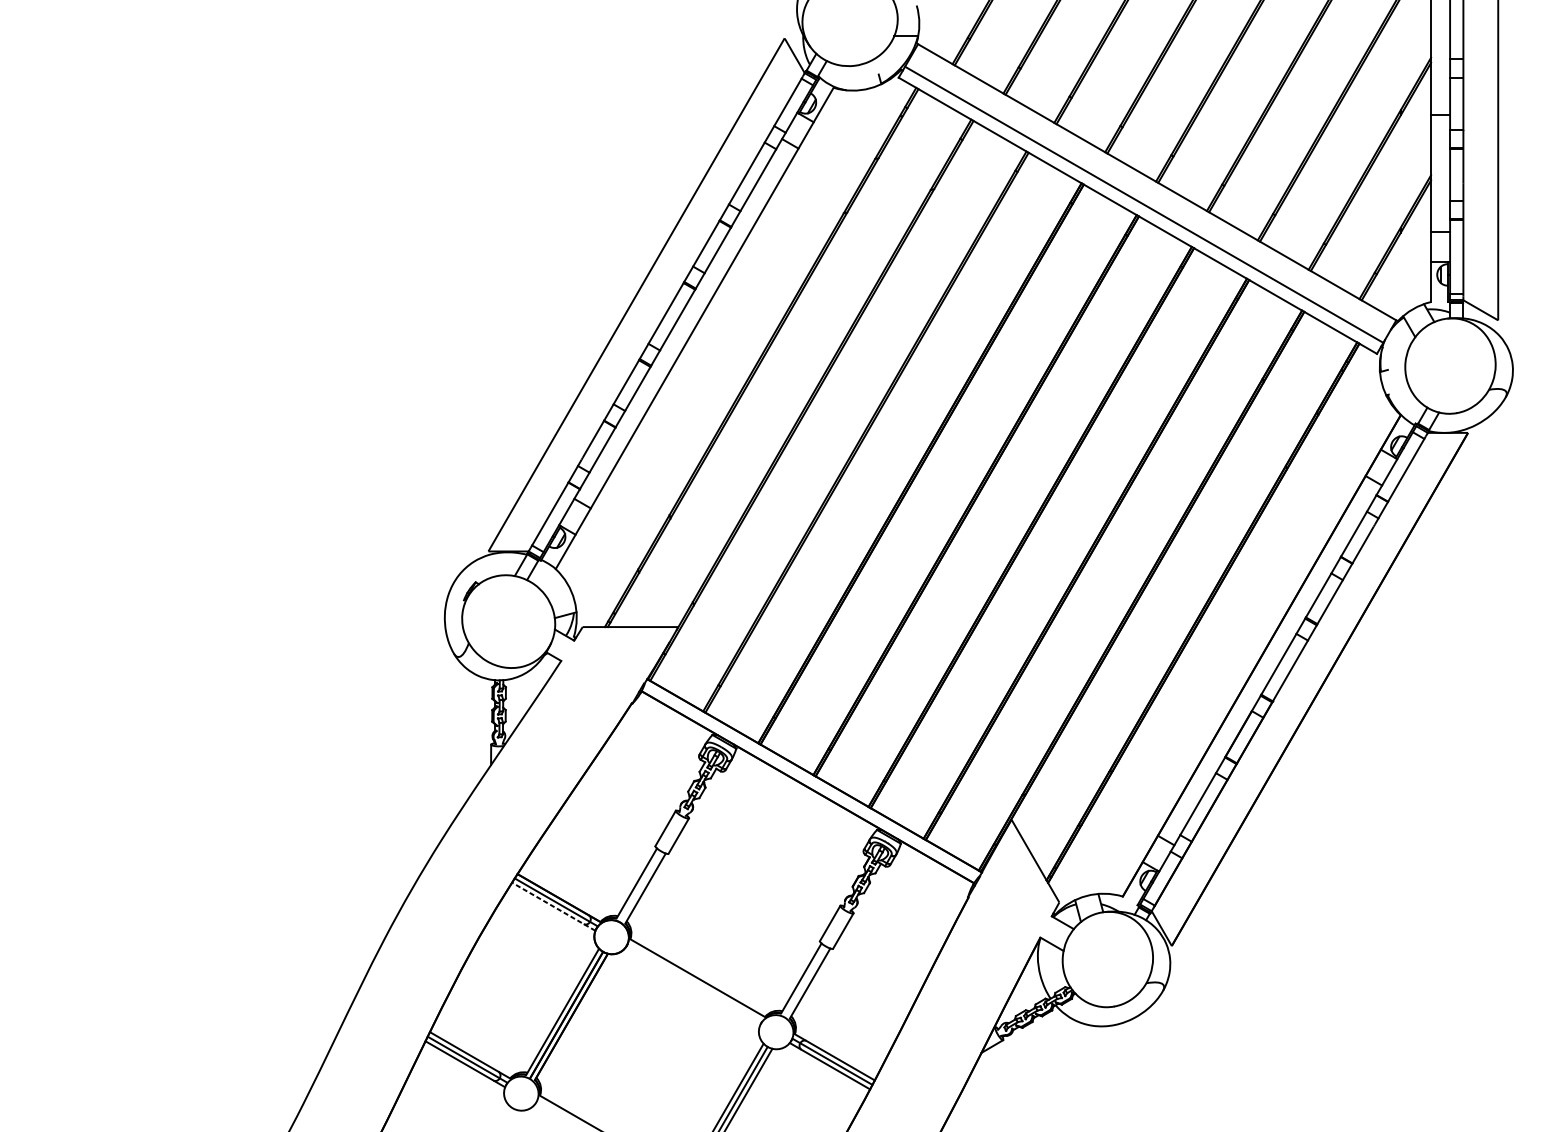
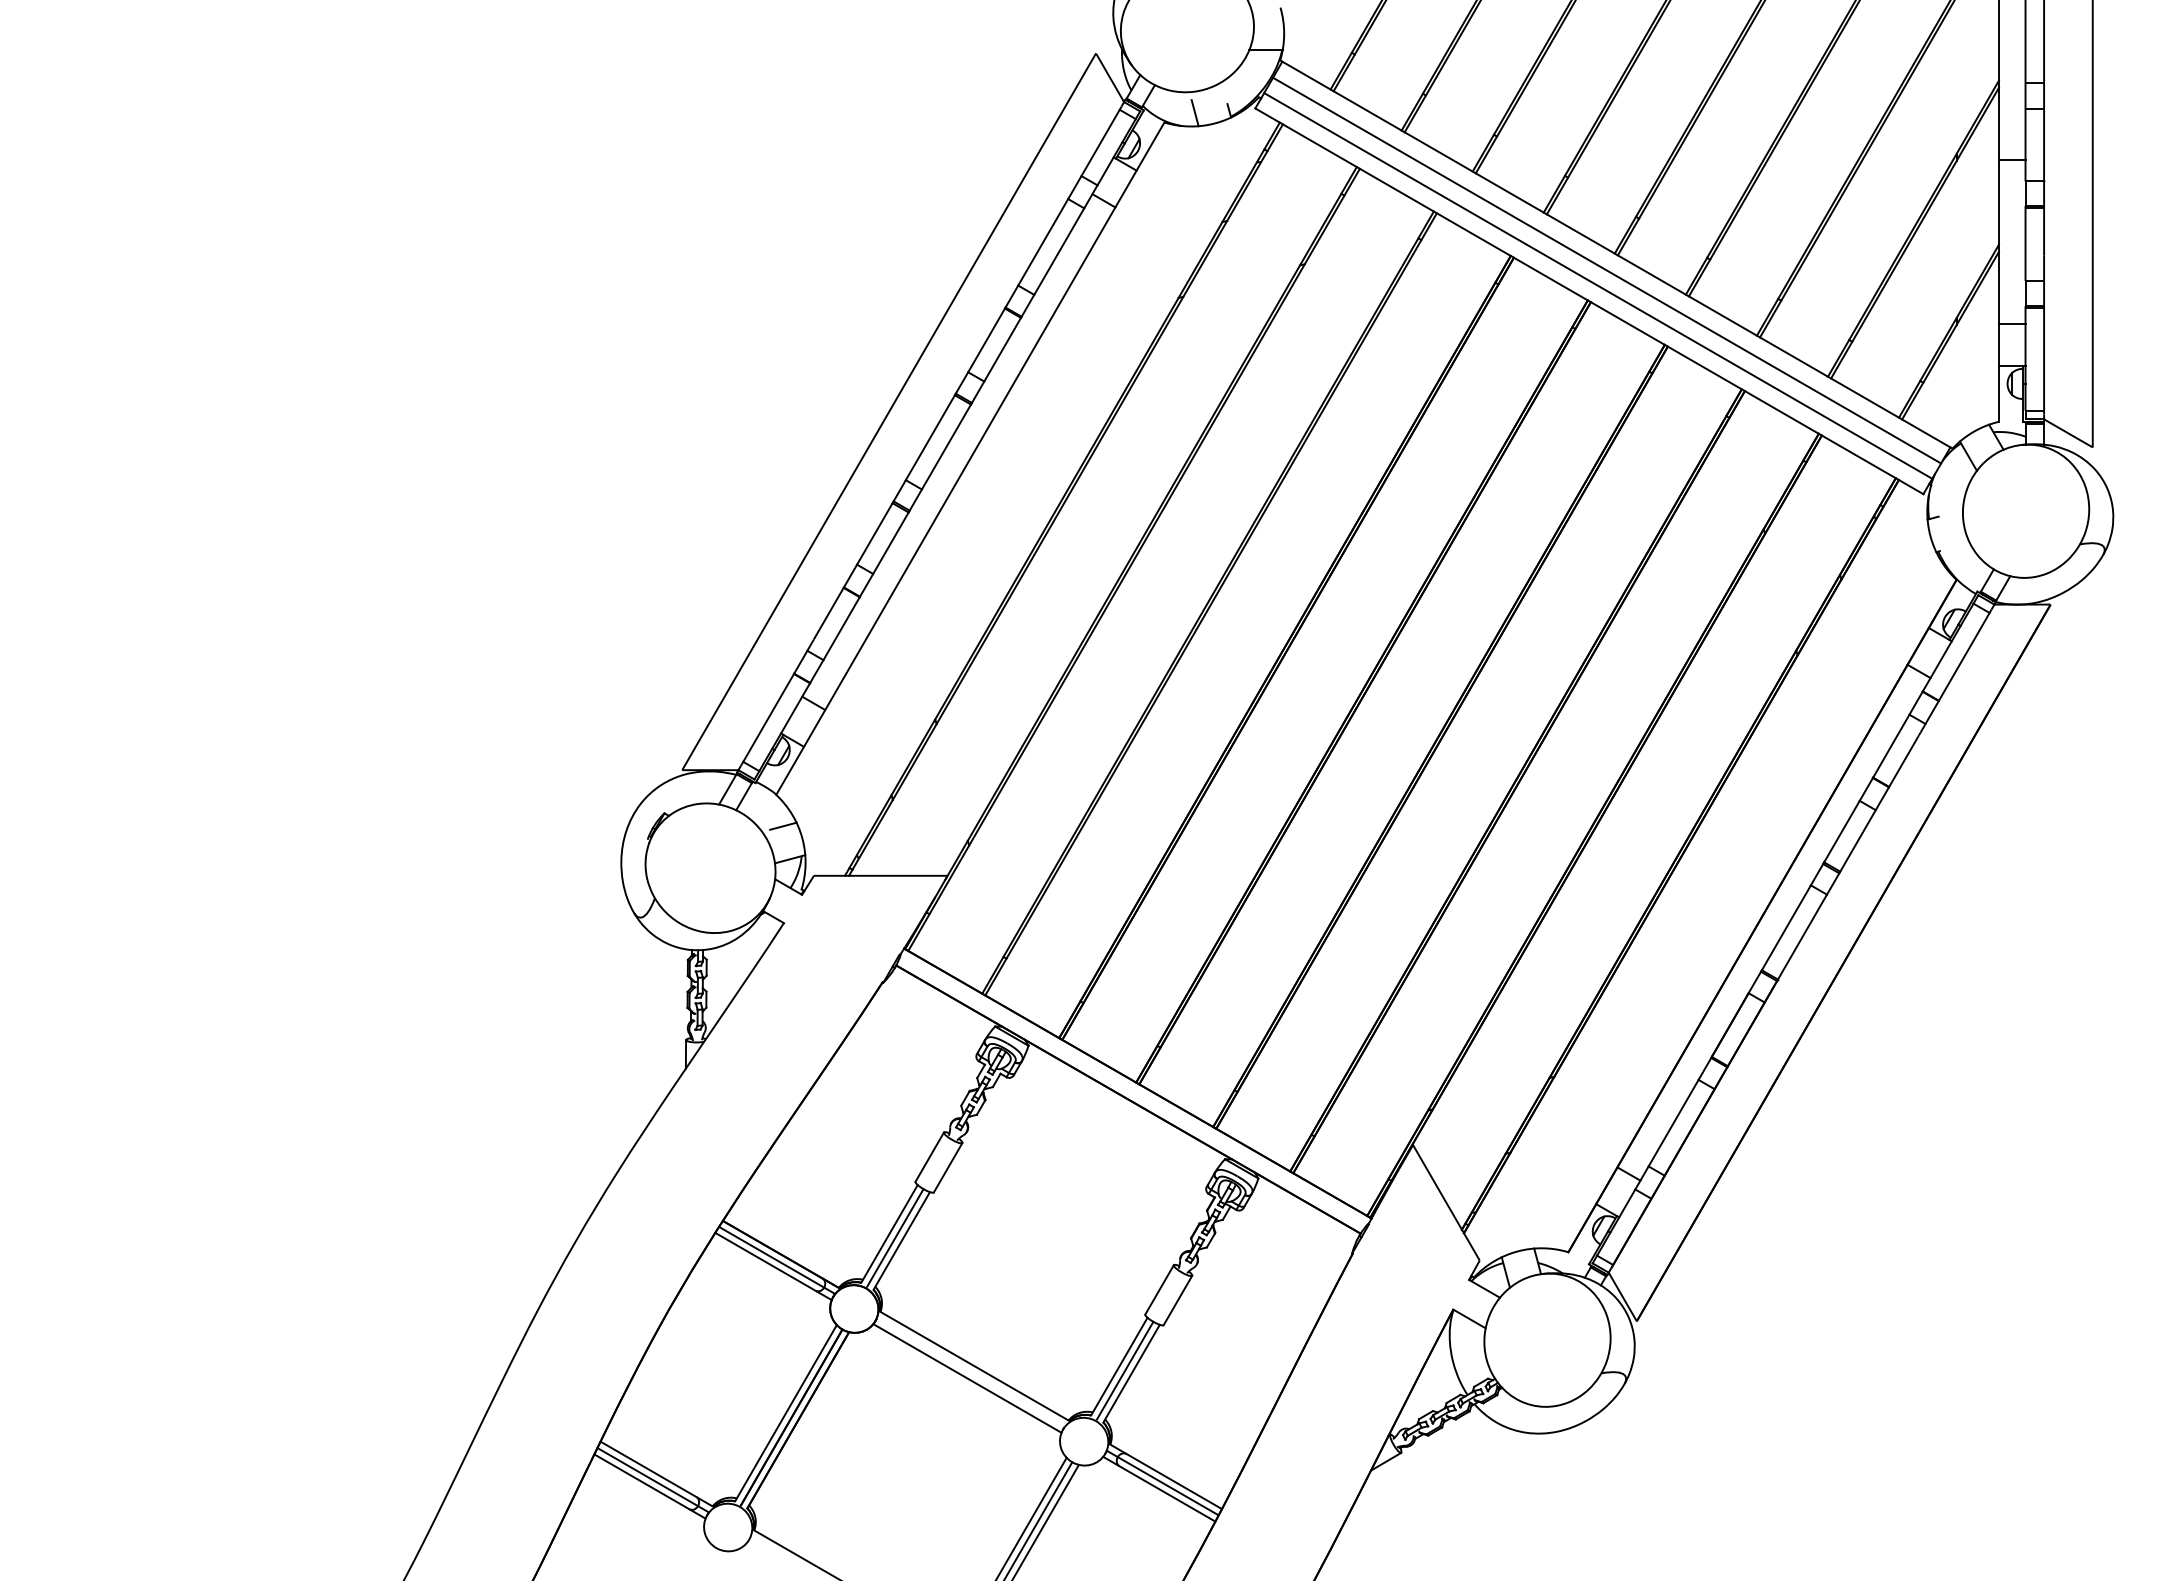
line: (855, 81) -> (1194, 113), added
line: (1150, 193) -> (1607, 270), added
line: (560, 591) -> (783, 825), added
line: (641, 886) -> (895, 1237), added
line: (553, 906) -> (773, 1266), dashed -> solid
line: (805, 981) -> (1125, 1370), added
line: (692, 986) -> (967, 1378), added

